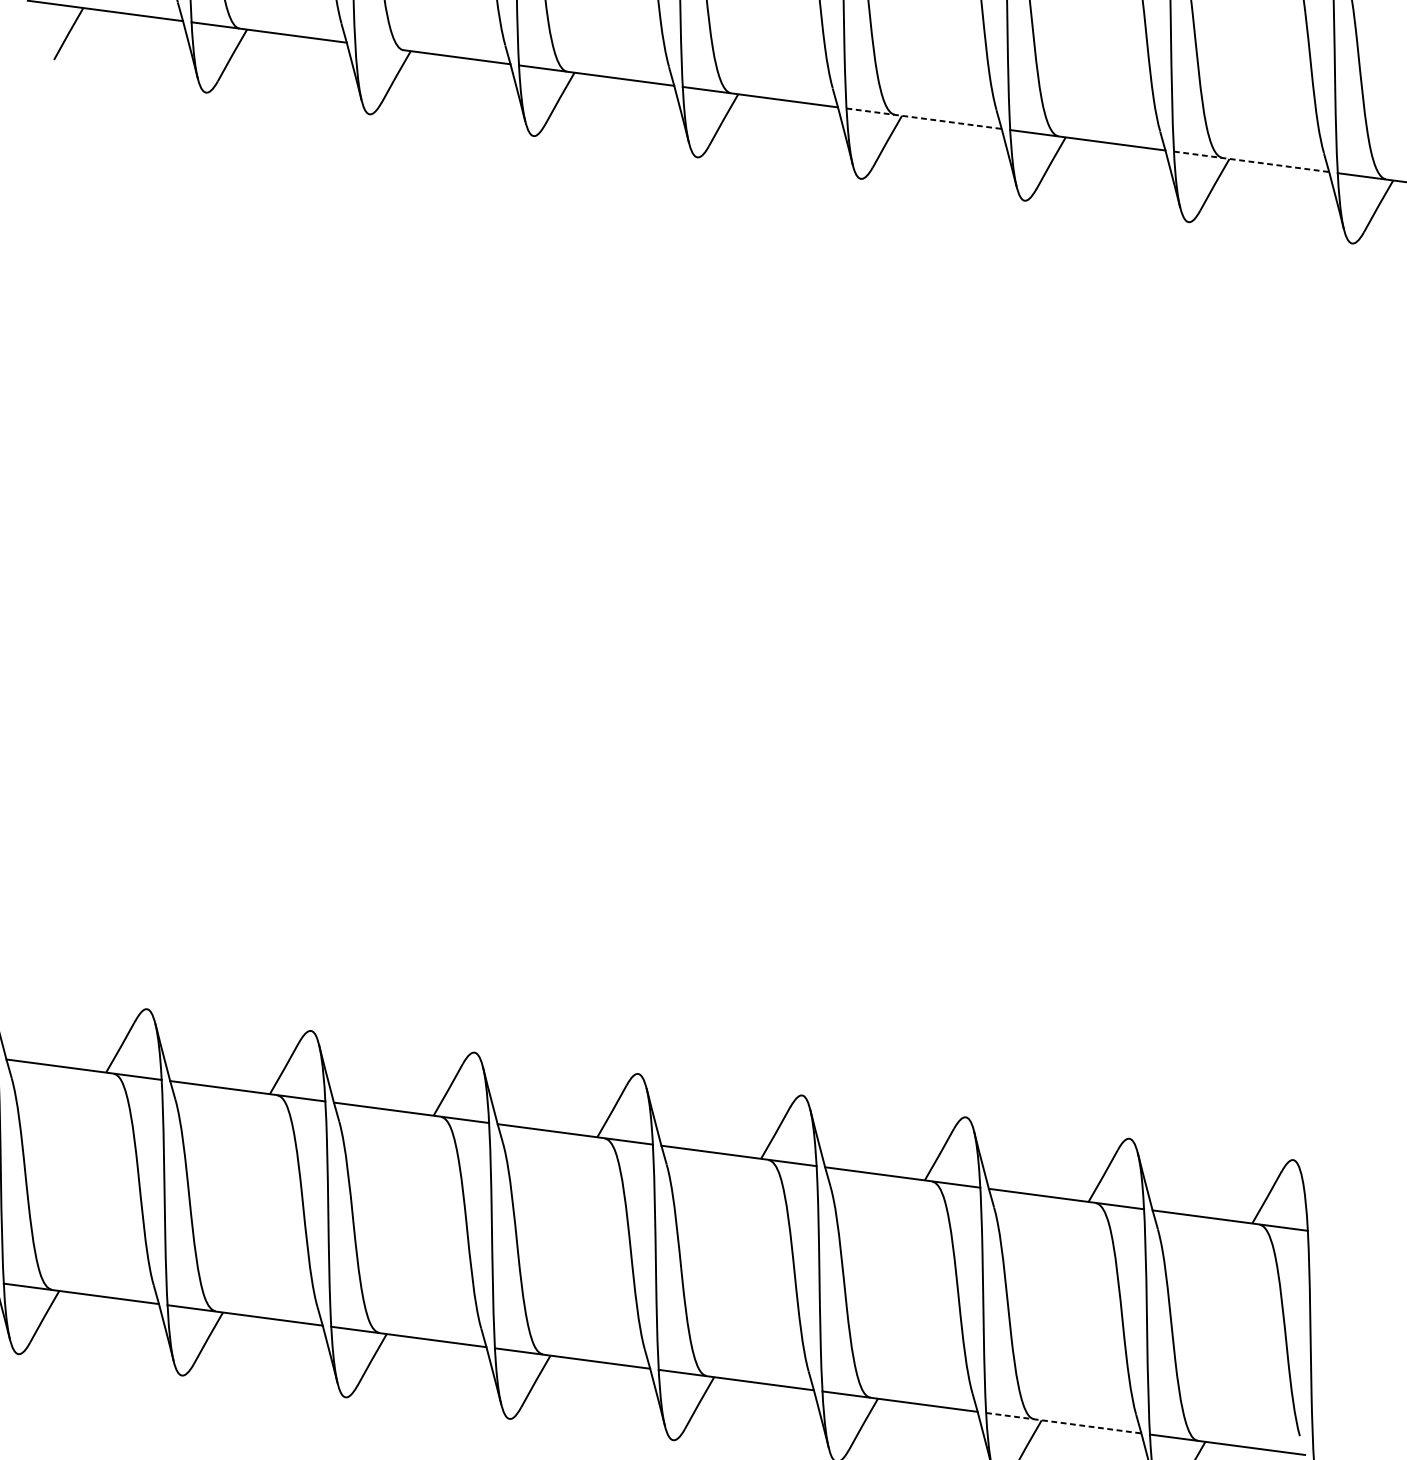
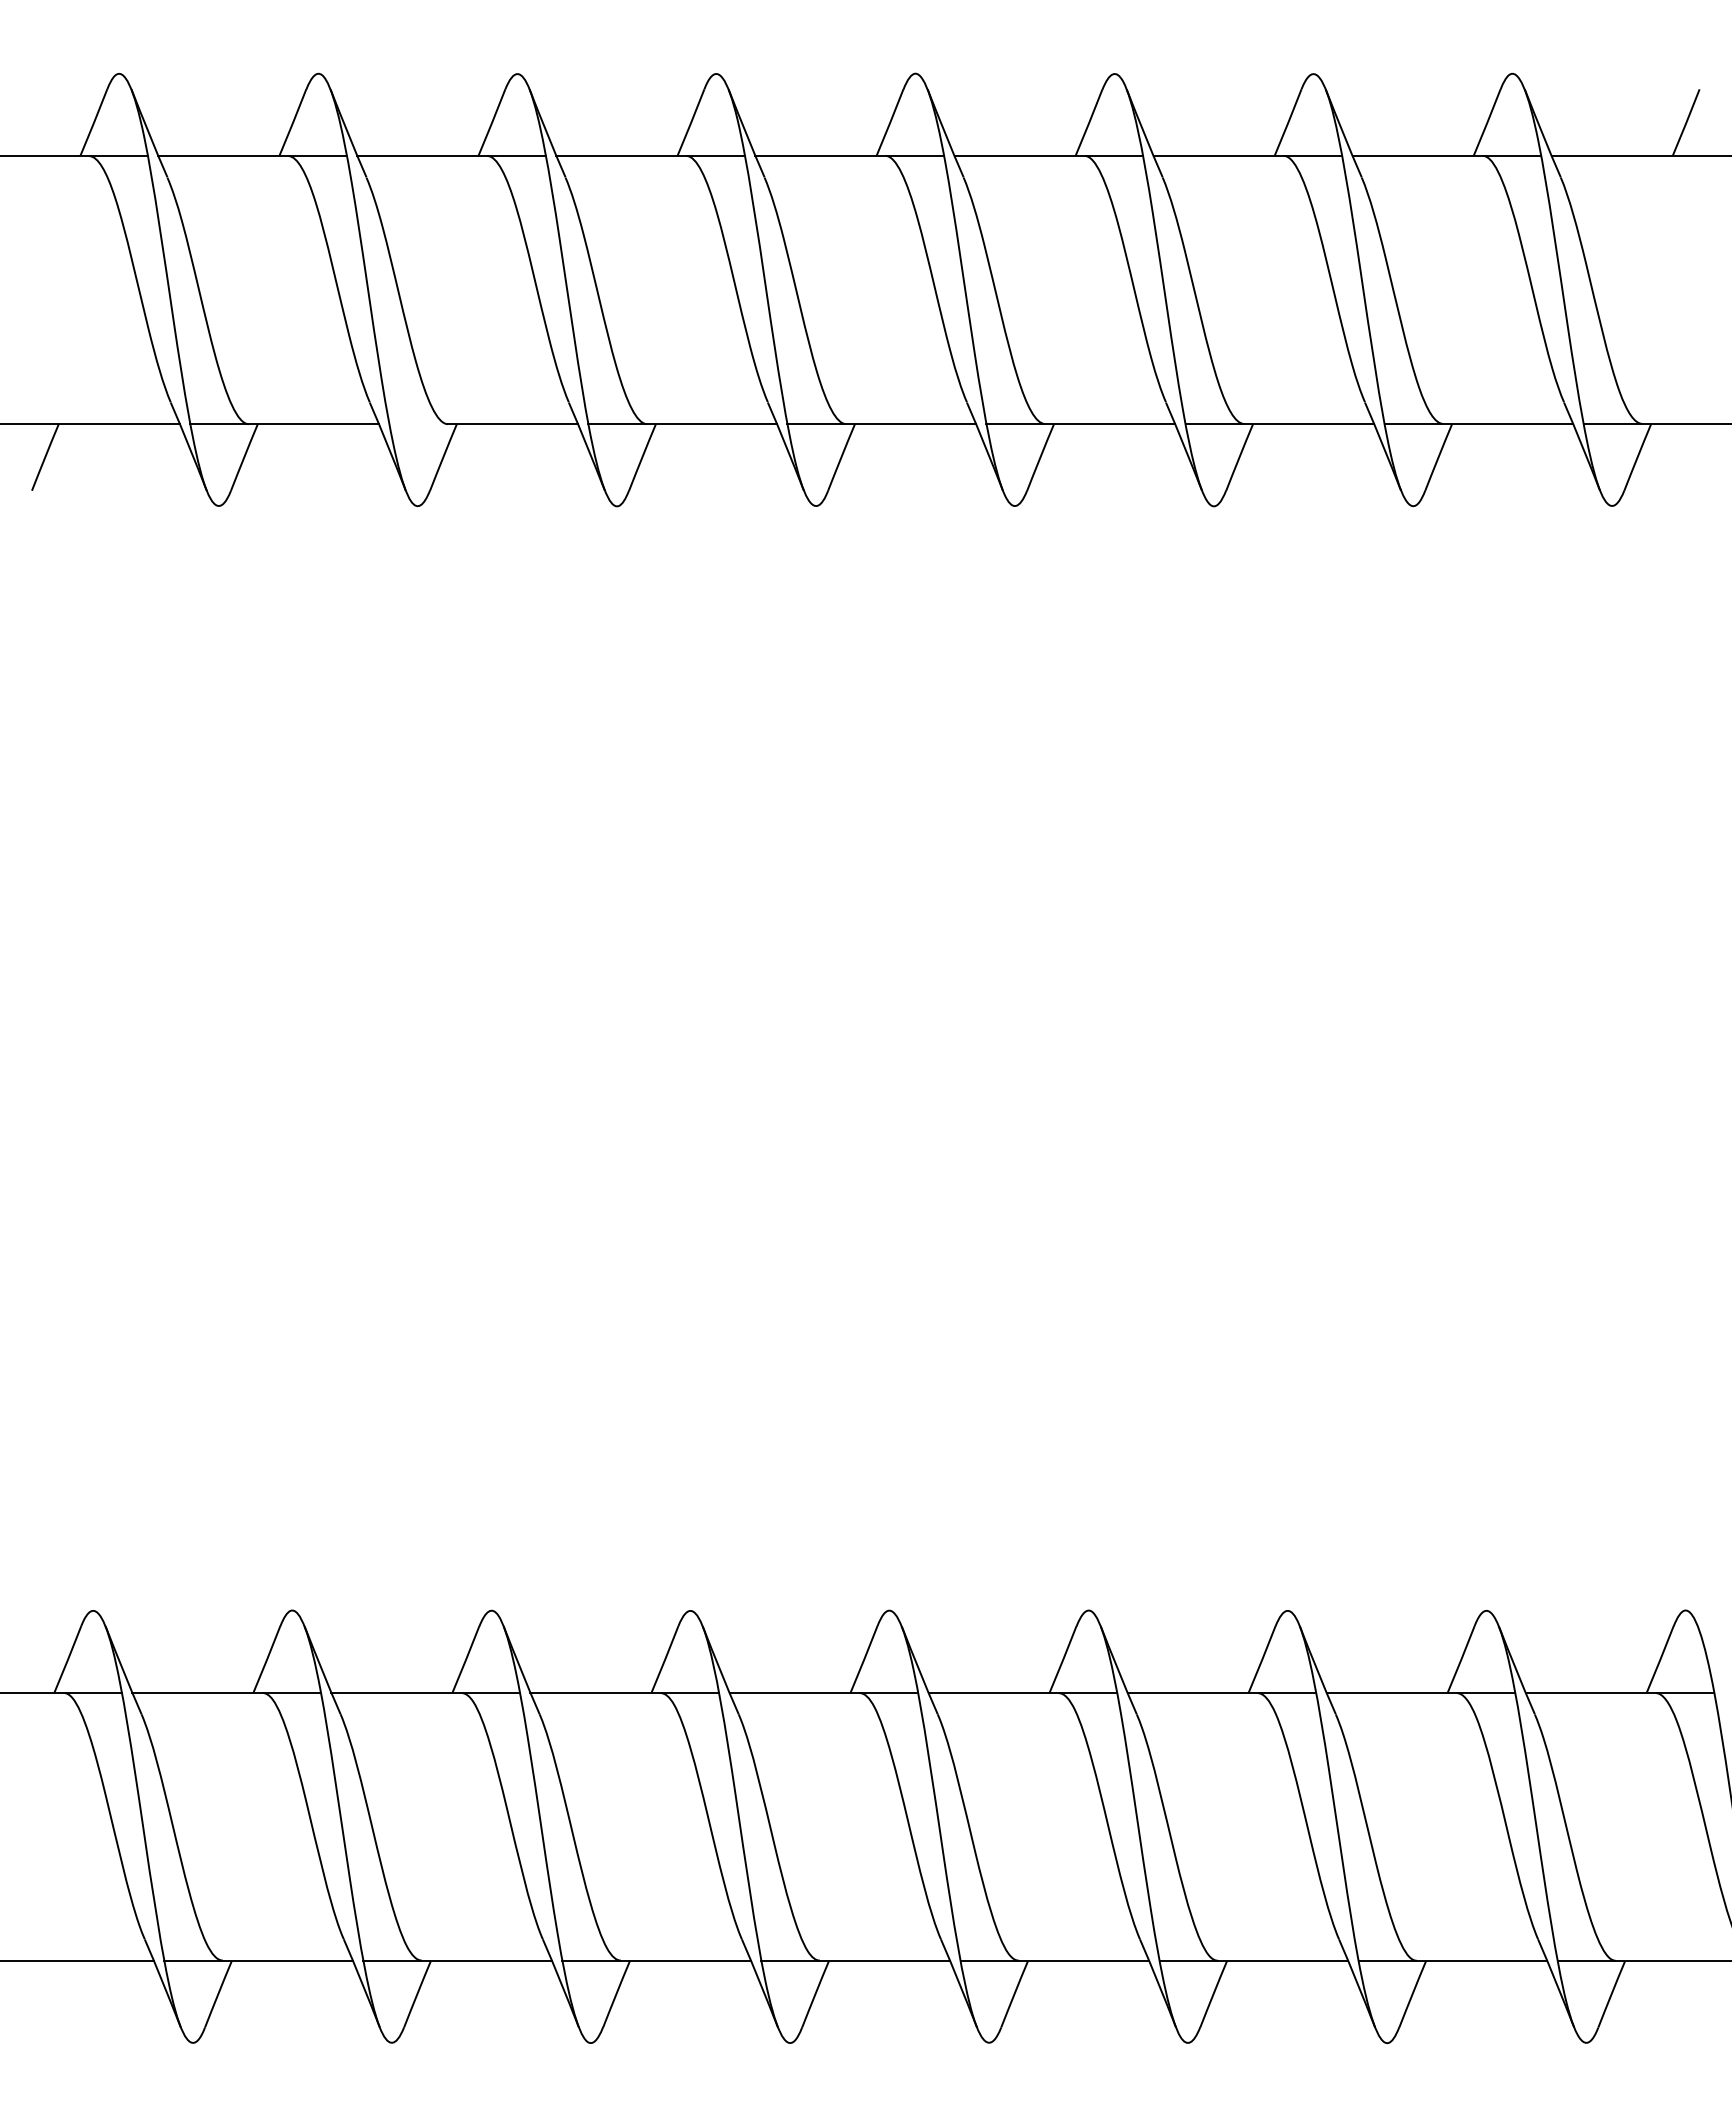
line: (924, 119) -> (1081, 424), dashed -> solid
line: (1252, 162) -> (1479, 424), dashed -> solid
line: (1064, 1422) -> (1453, 1960), dashed -> solid

